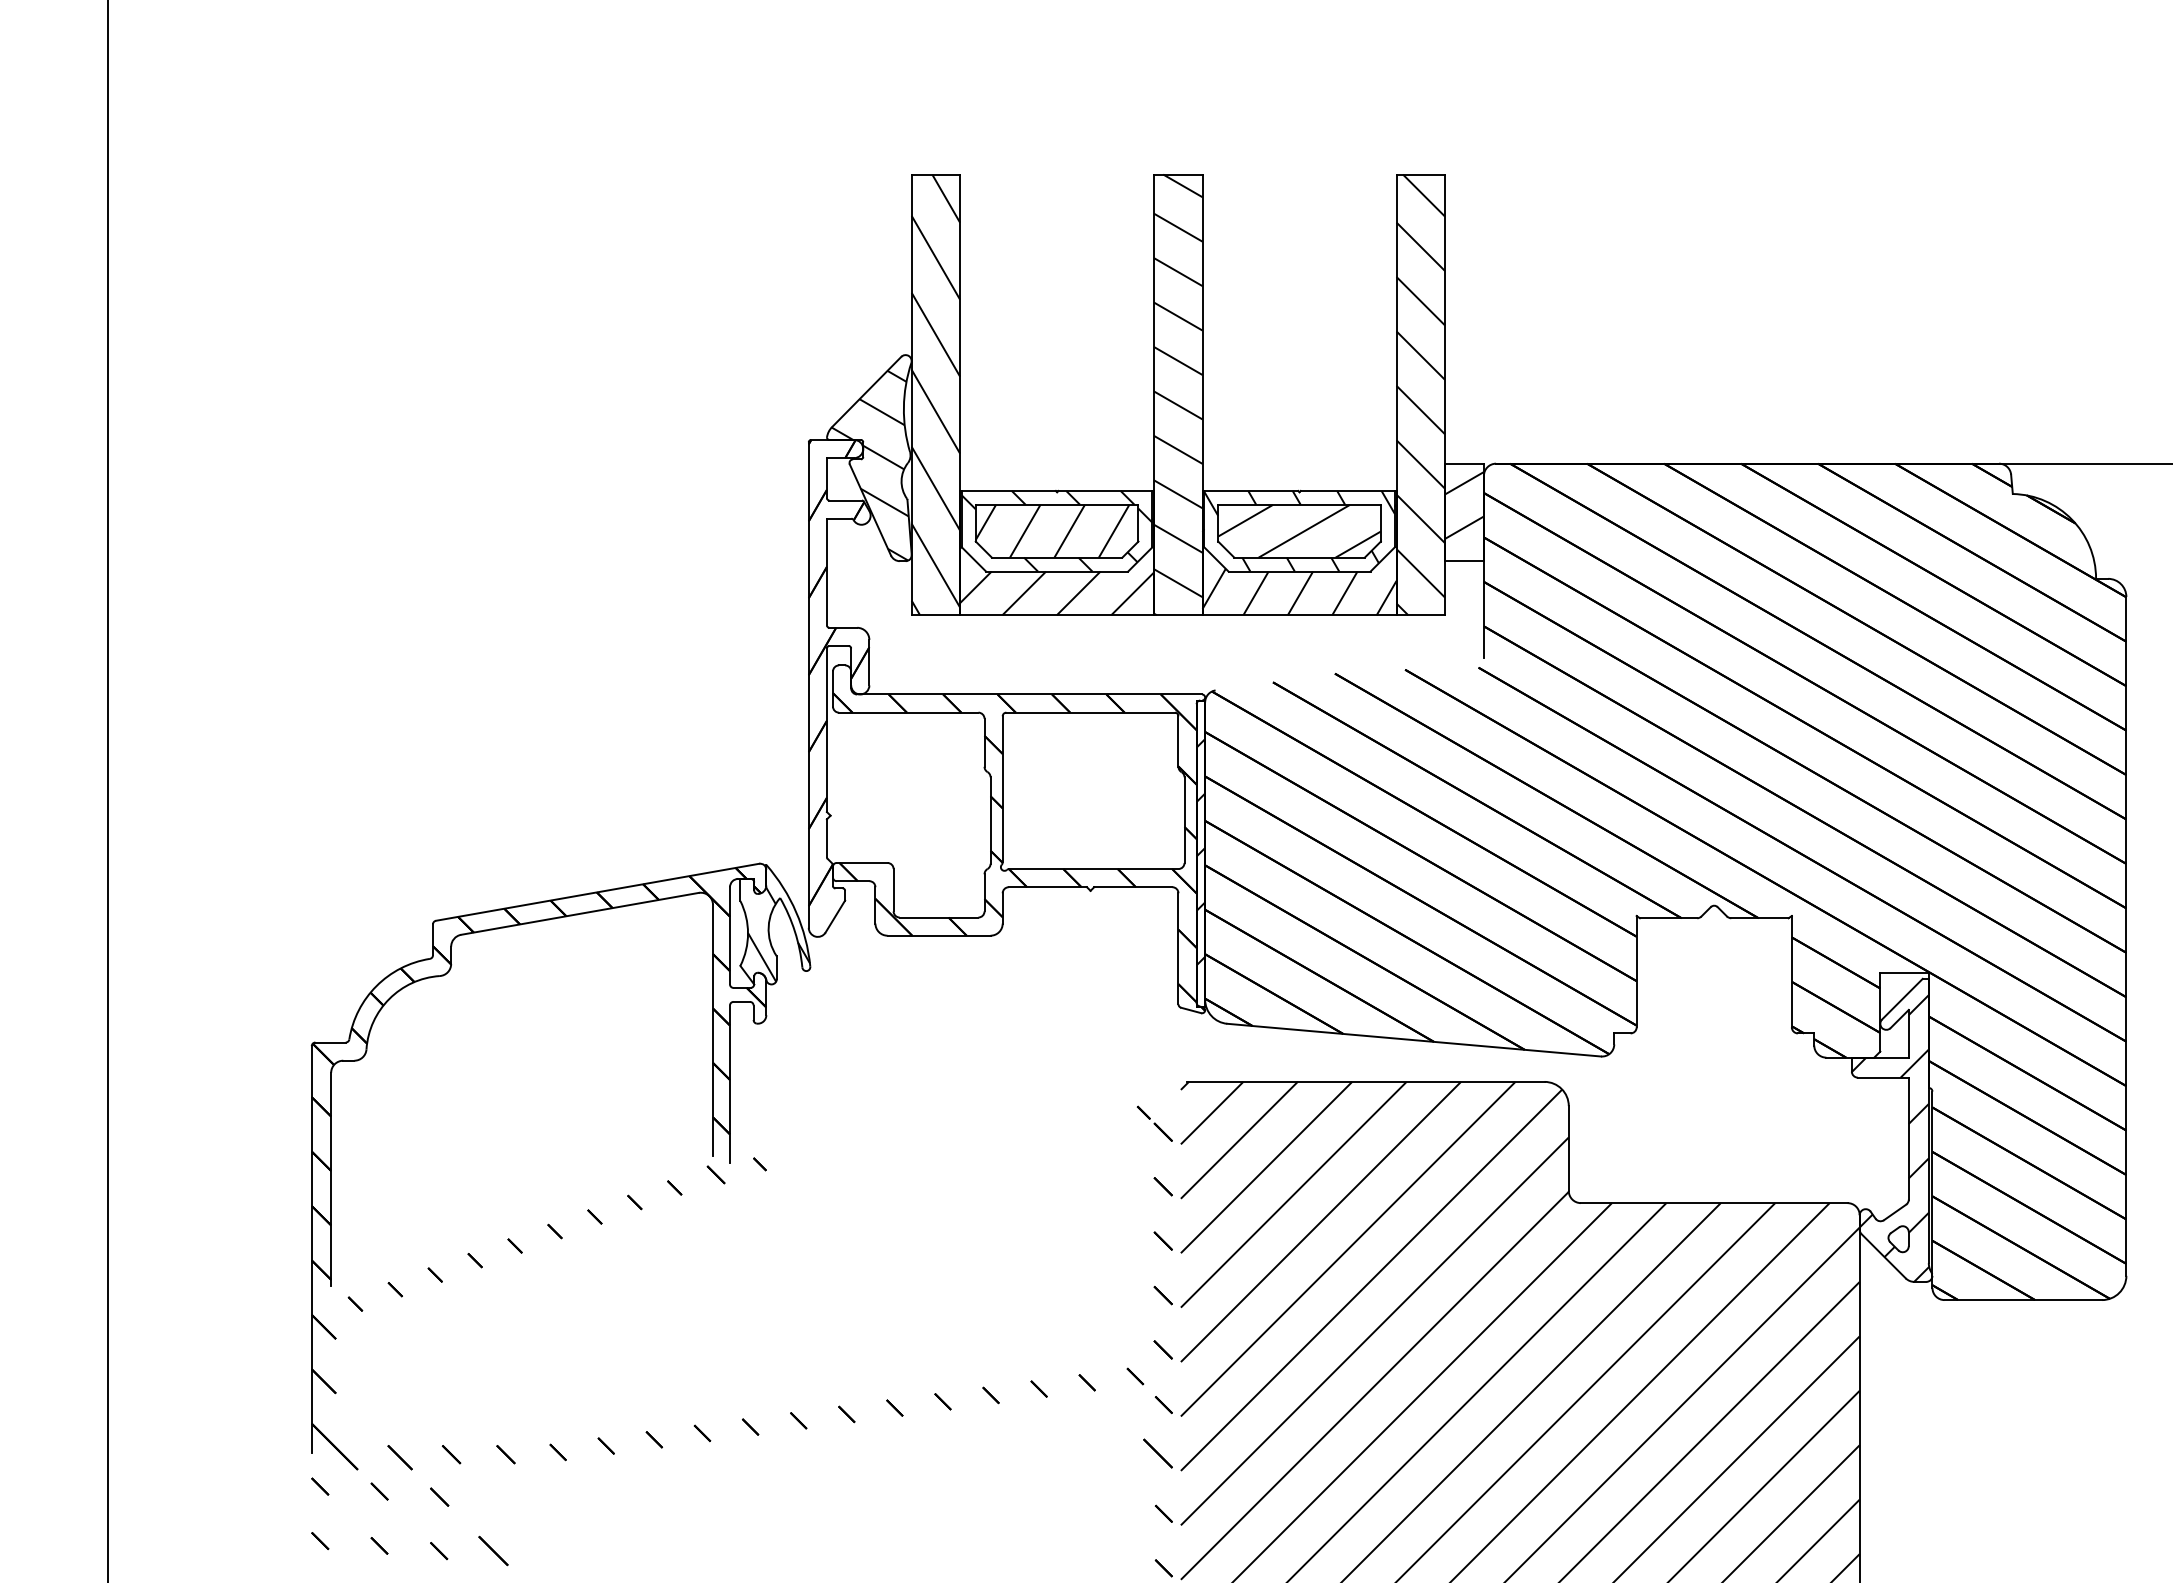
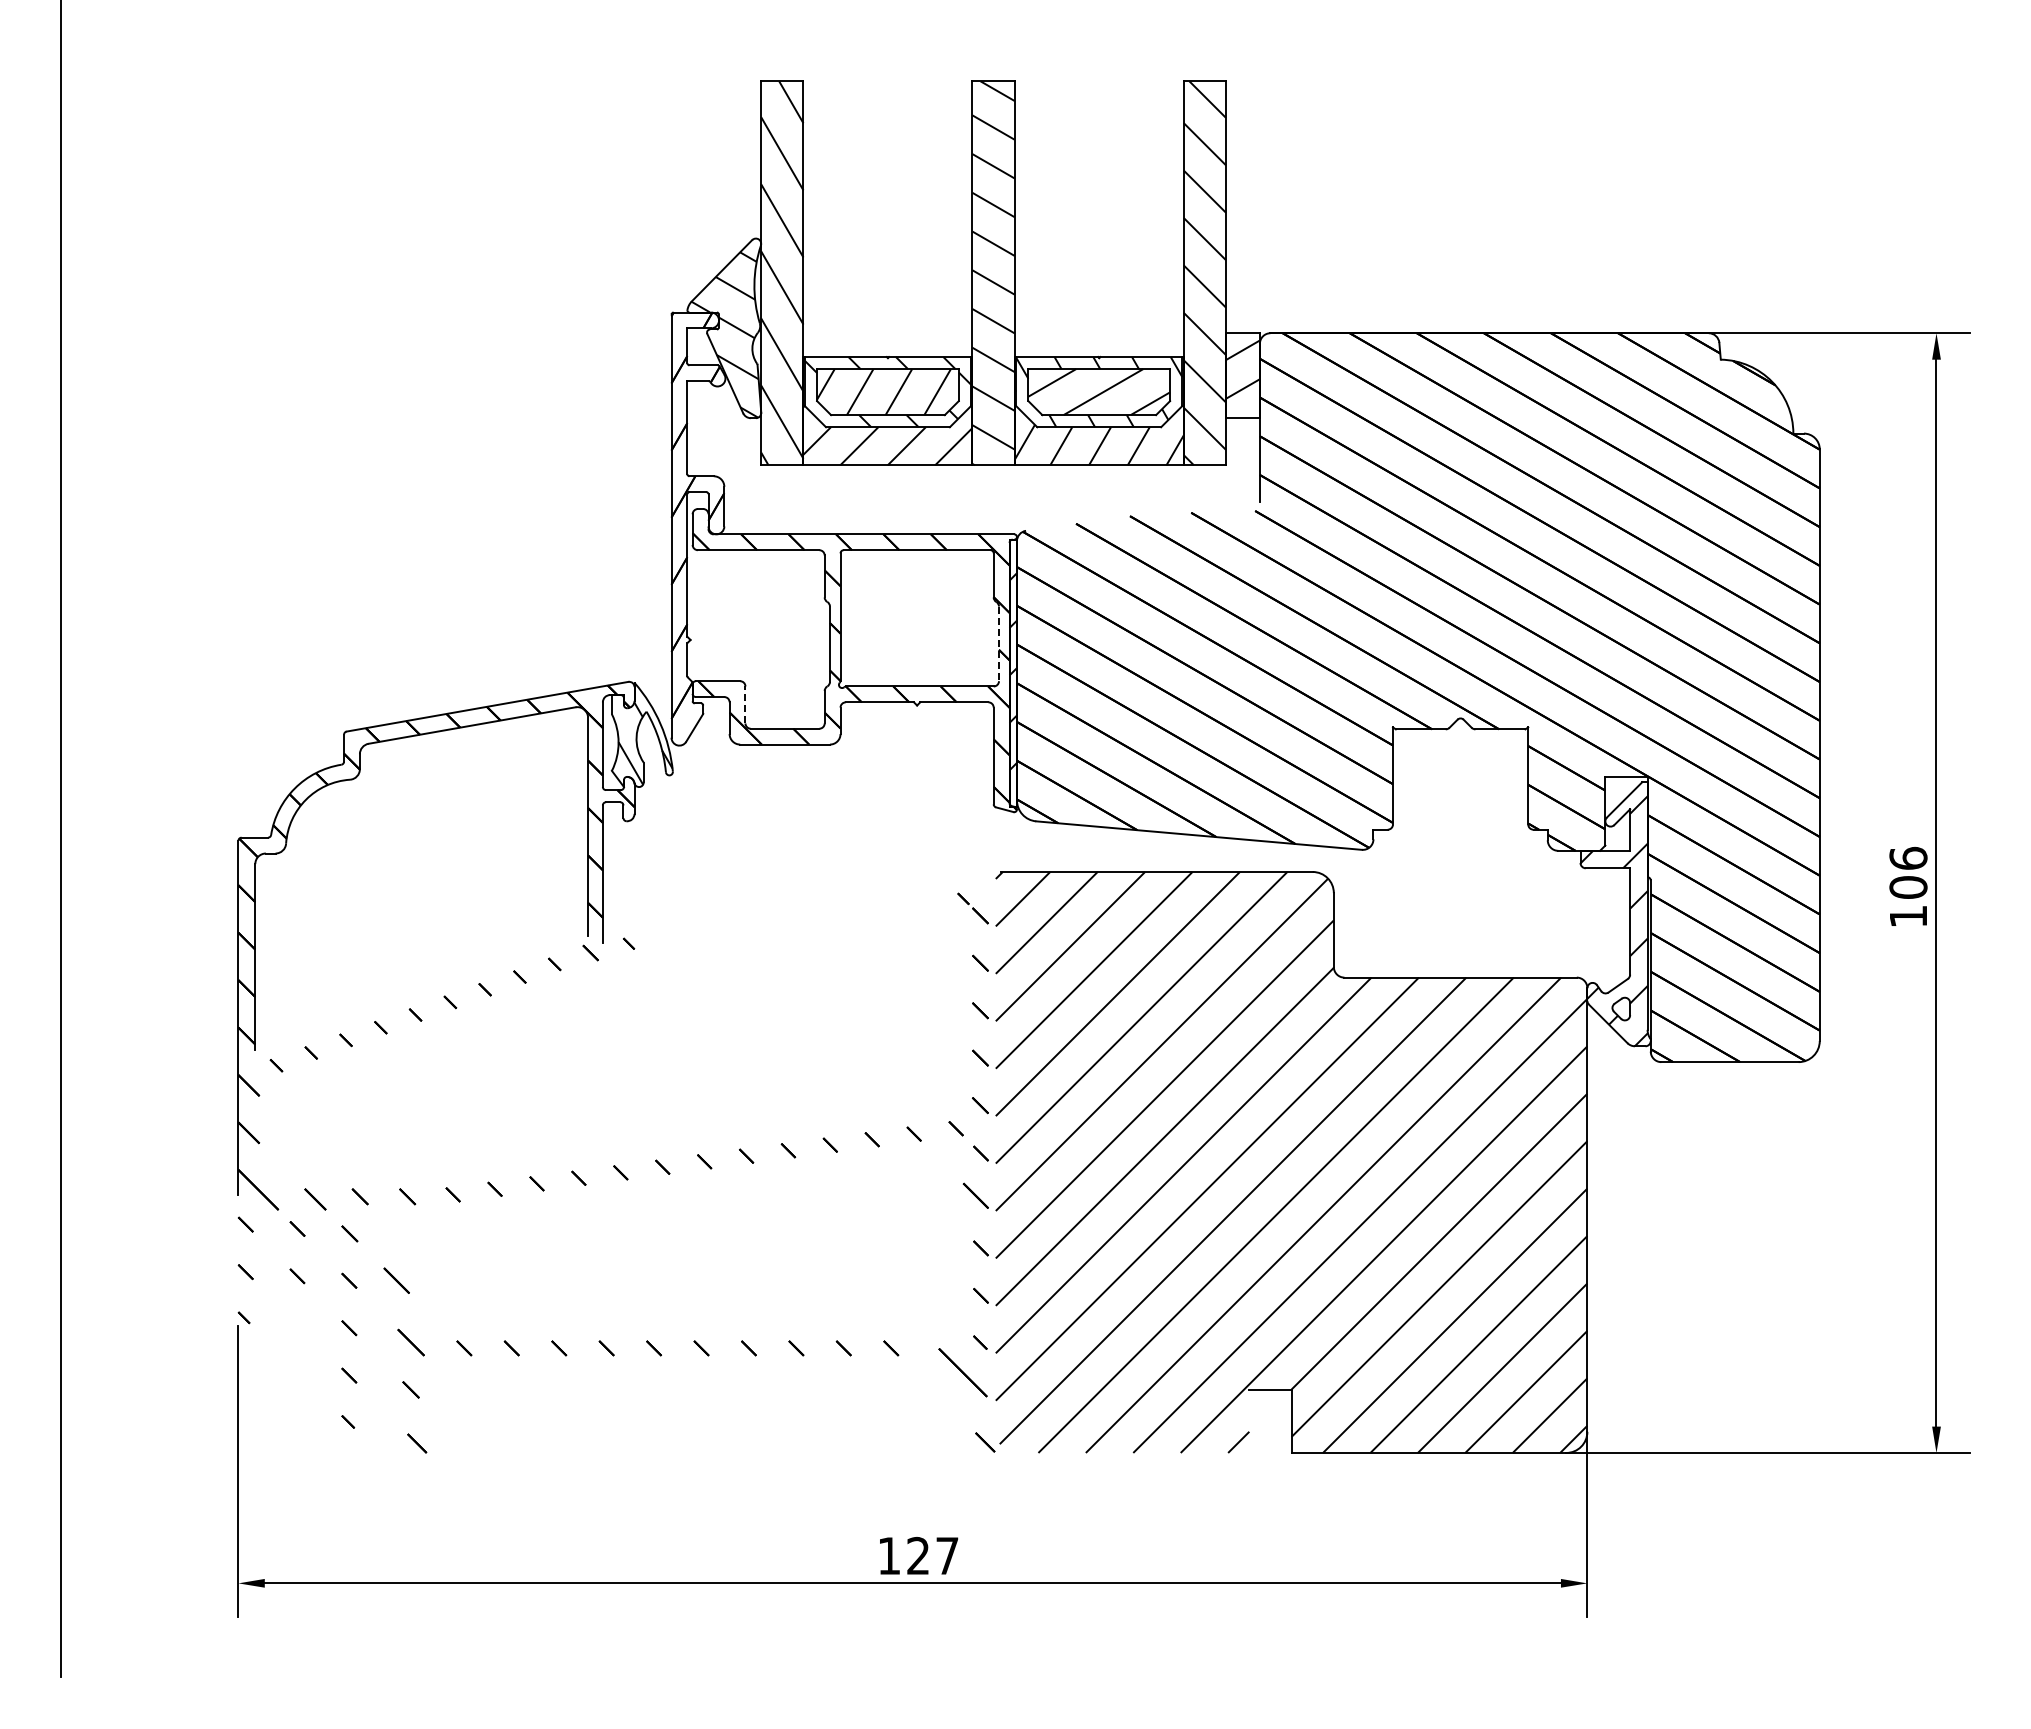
line: (1183, 820) -> (998, 644), solid -> dashed
line: (893, 889) -> (745, 704), solid -> dashed

